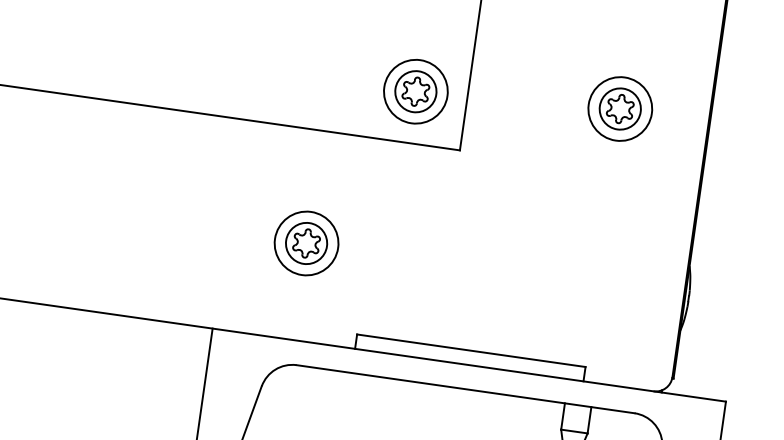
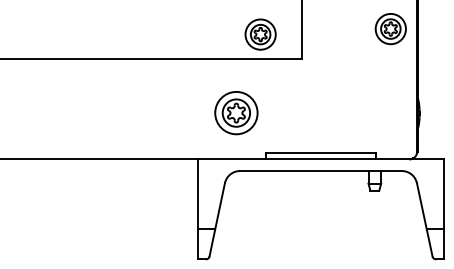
part: (415, 91) -> (260, 34), moved
part: (619, 109) -> (390, 29), moved
part: (306, 244) -> (236, 113), size x1.4

